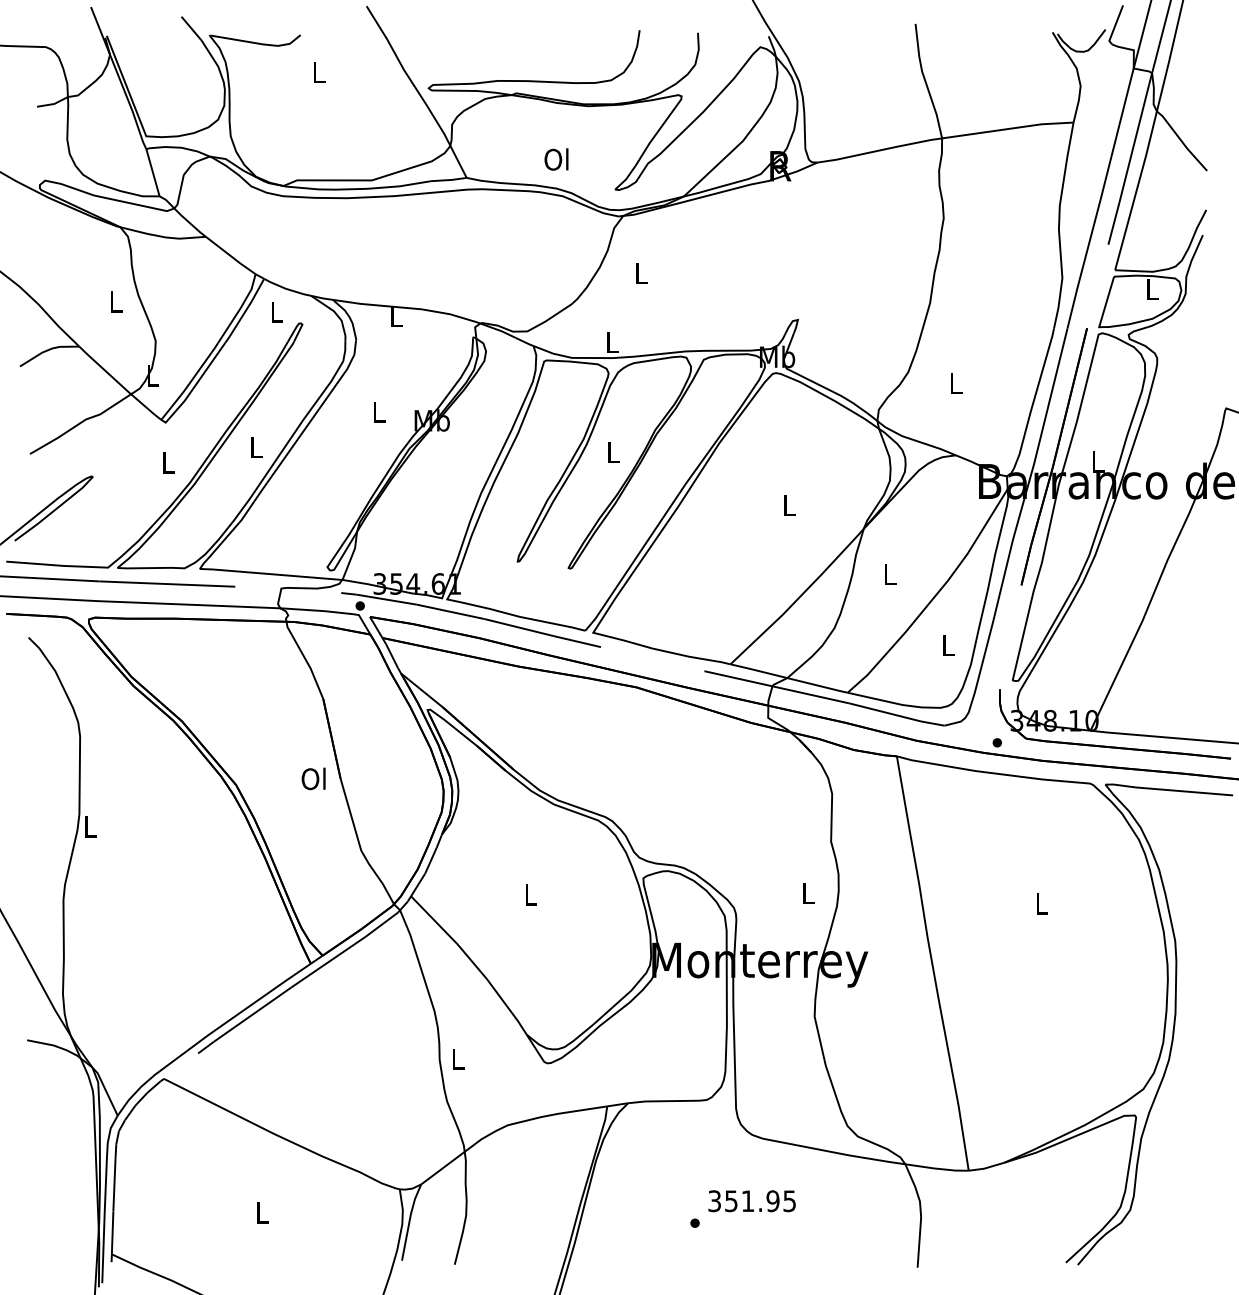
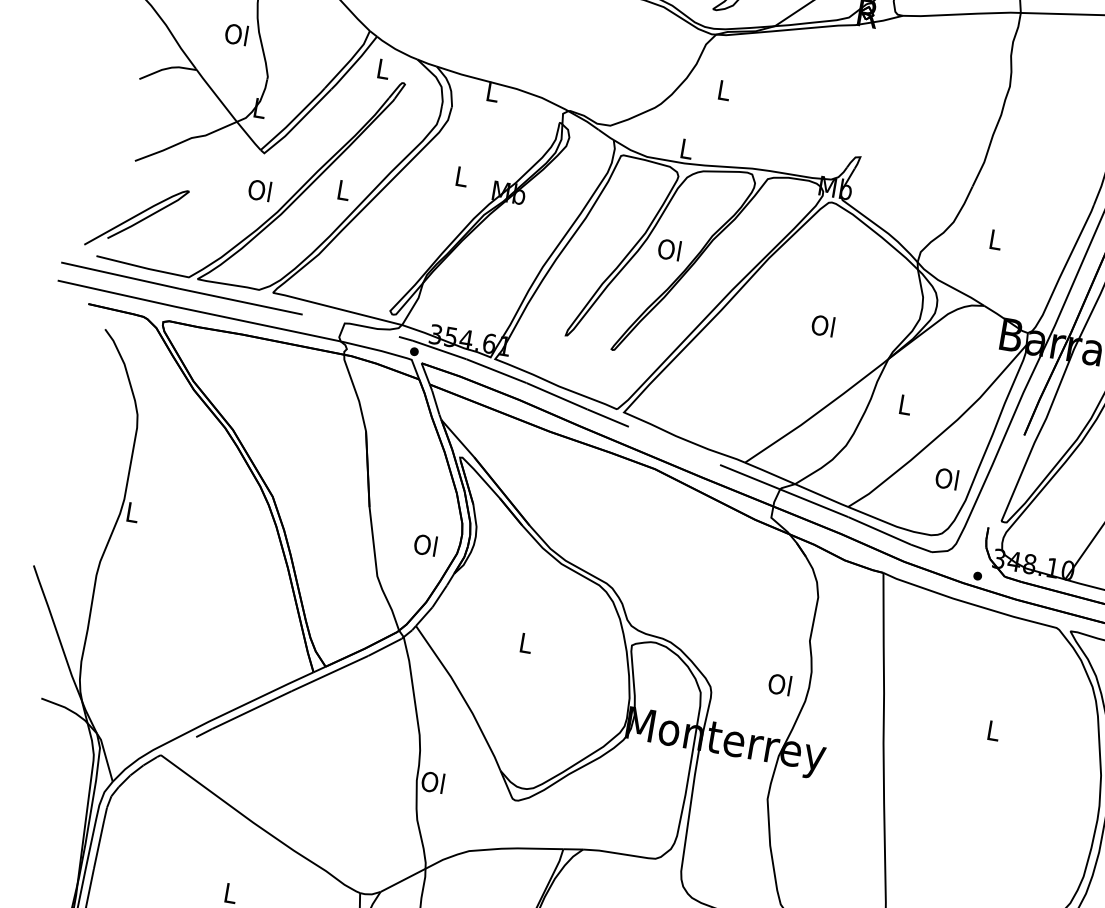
text: (114, 301) -> (236, 34), L -> Ol
text: (612, 452) -> (669, 250), L -> Ol
text: (167, 462) -> (259, 190), L -> Ol
text: (788, 505) -> (822, 325), L -> Ol
text: (947, 645) -> (947, 479), L -> Ol
text: (313, 778) -> (425, 544), moved
text: (807, 893) -> (780, 684), L -> Ol
text: (456, 1058) -> (432, 781), L -> Ol

